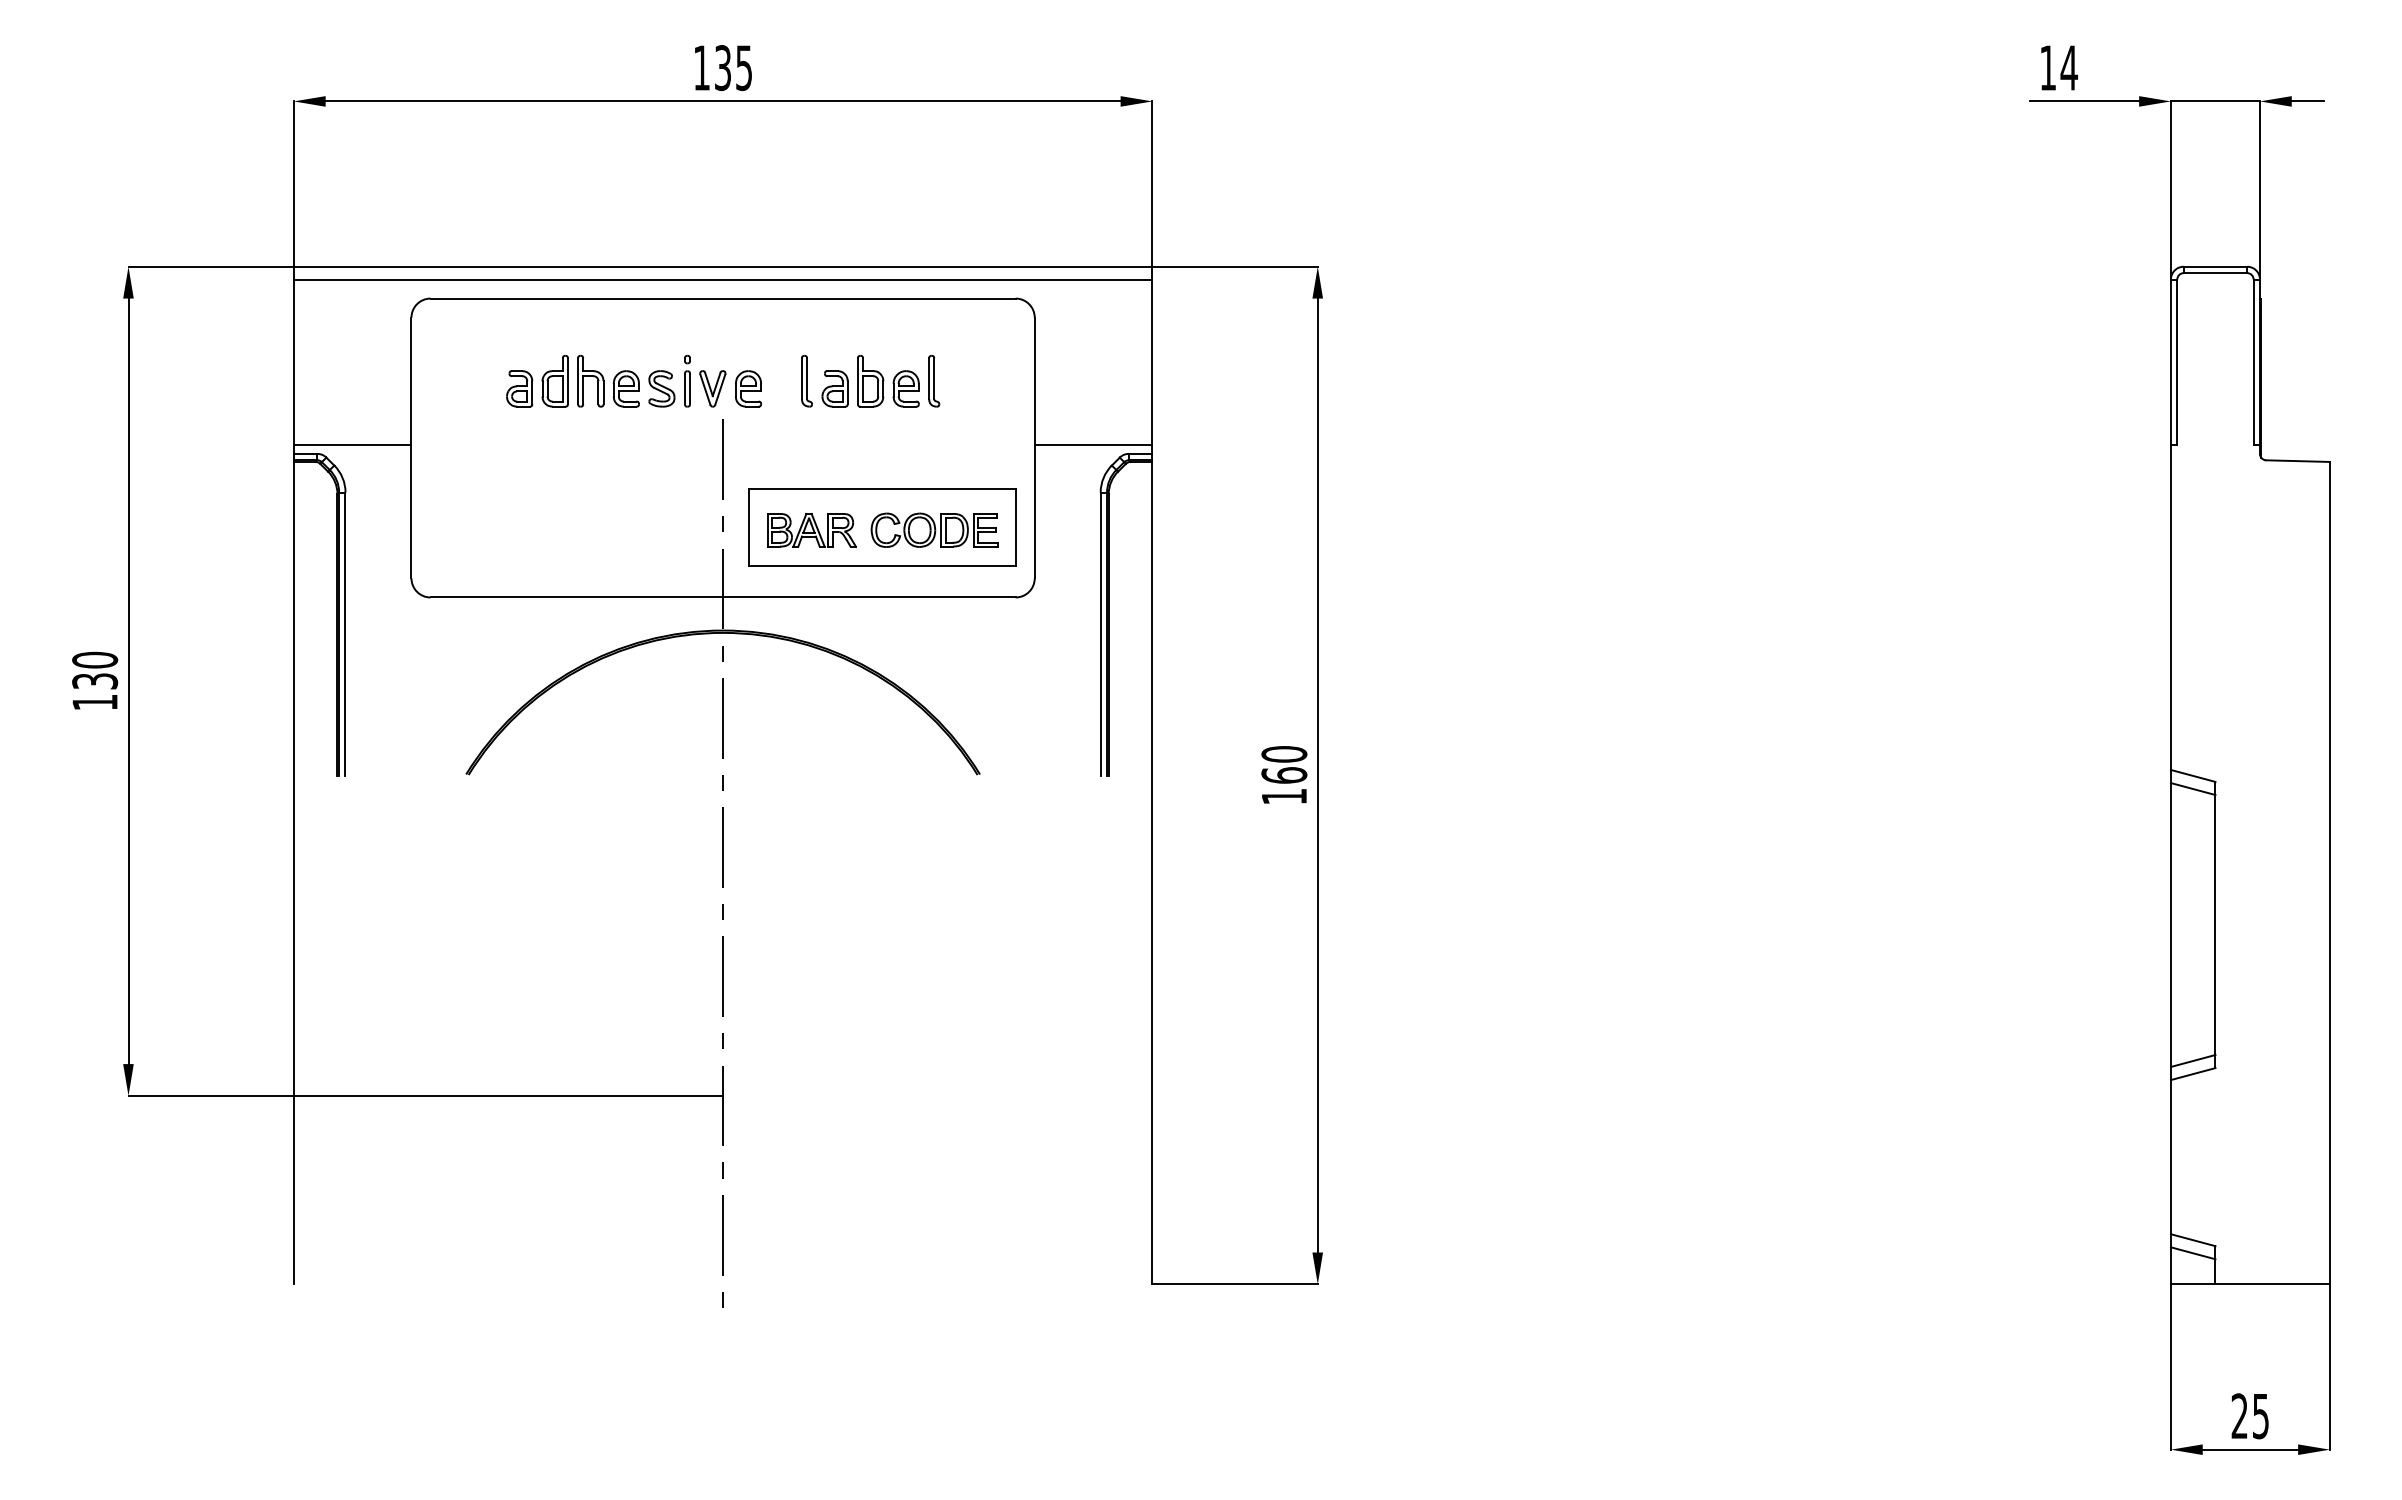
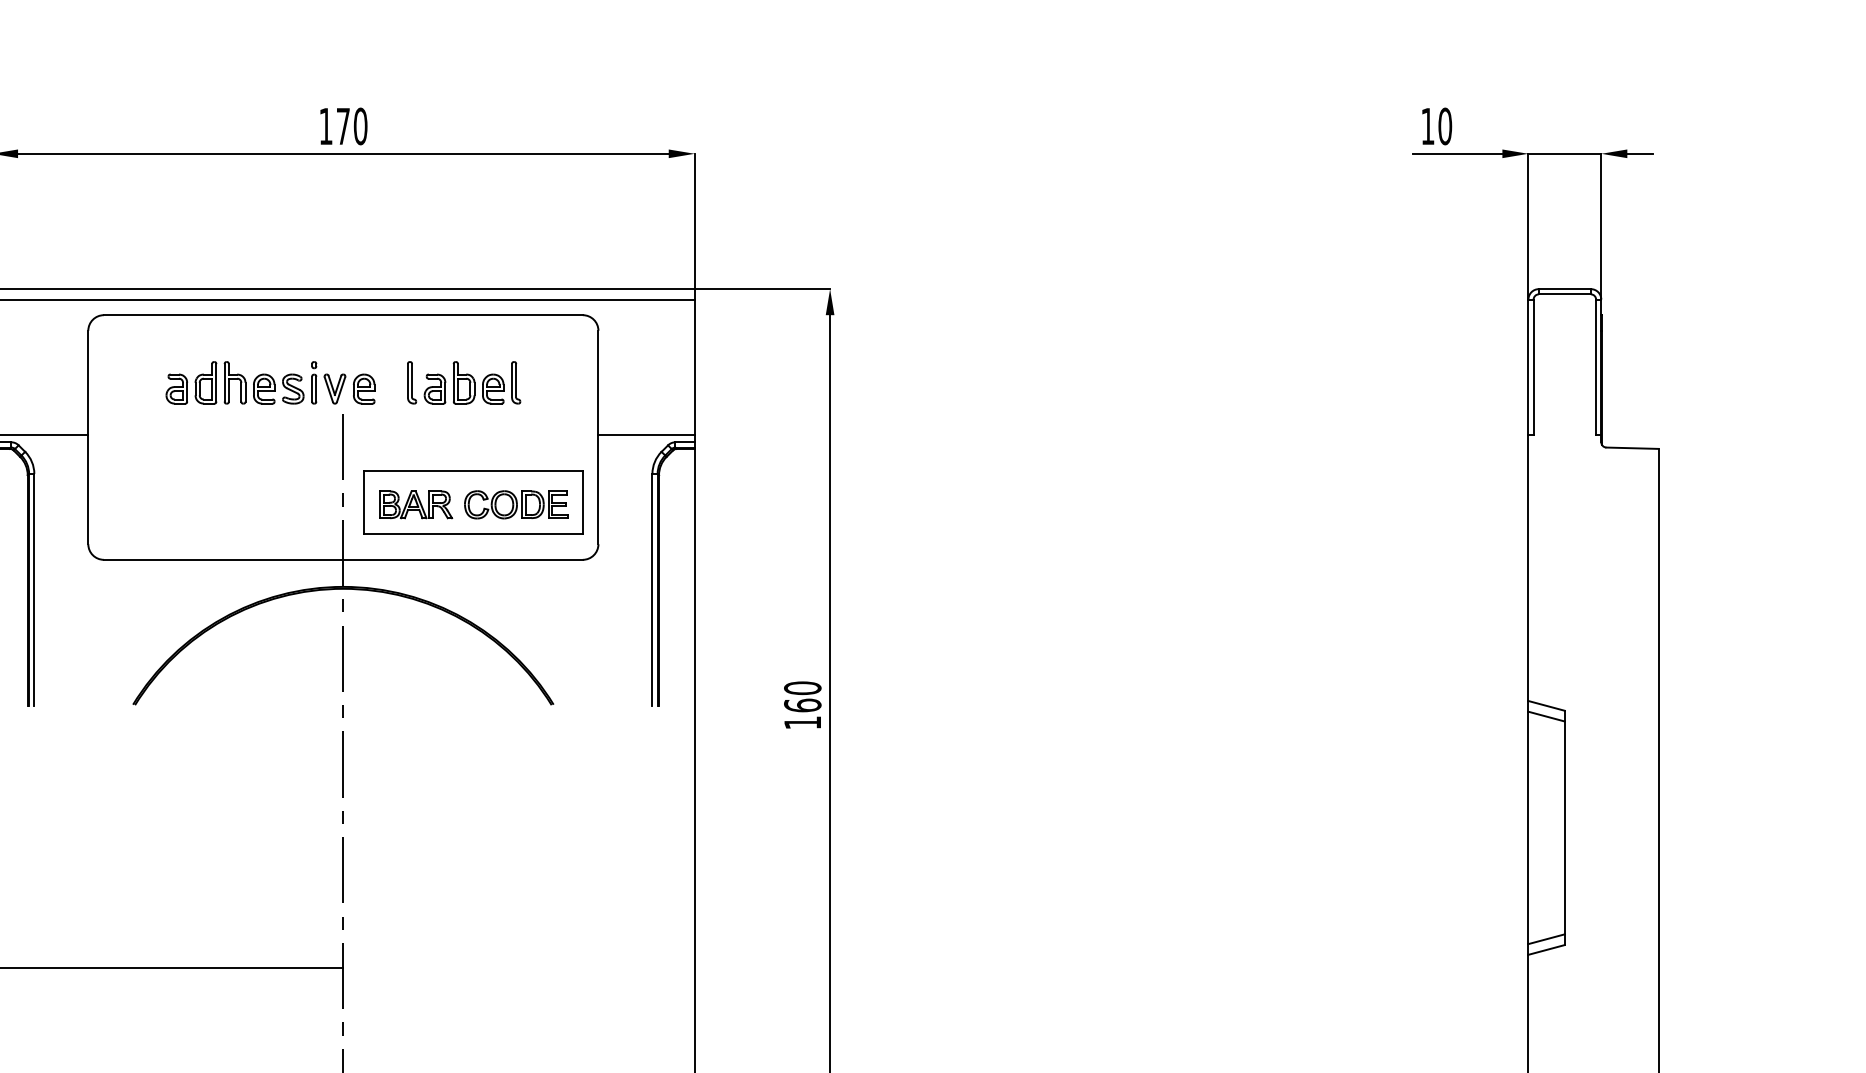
text: (733, 68) -> (351, 126), 135 -> 170
text: (2069, 68) -> (1445, 126), 14 -> 10

